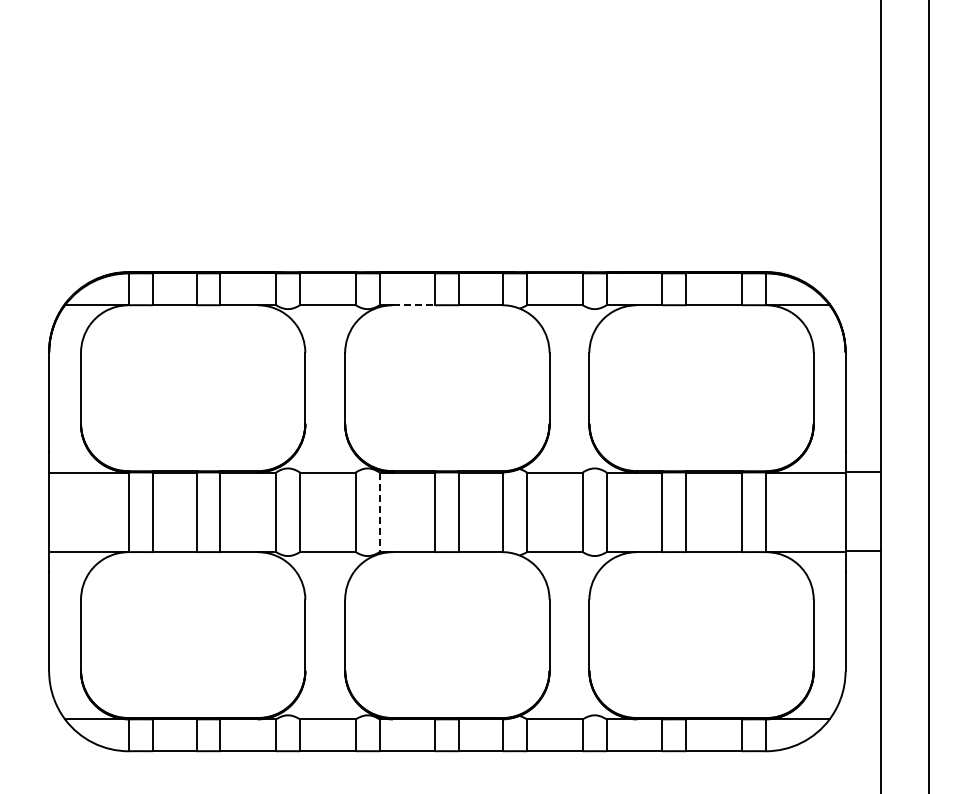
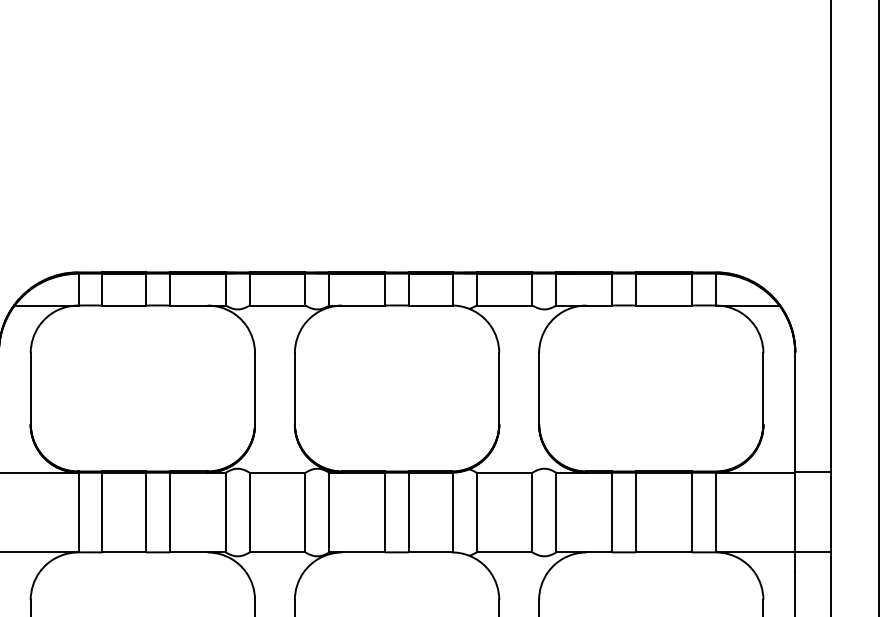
line: (414, 305) -> (364, 305), dashed -> solid
line: (379, 512) -> (329, 512), dashed -> solid

